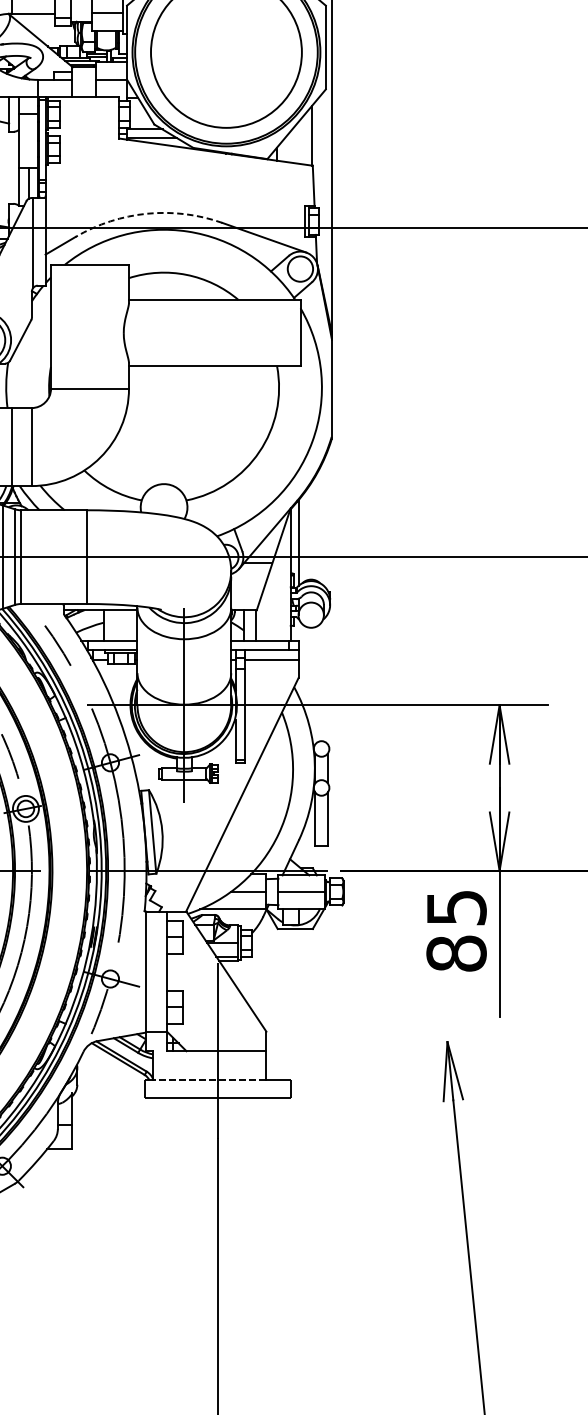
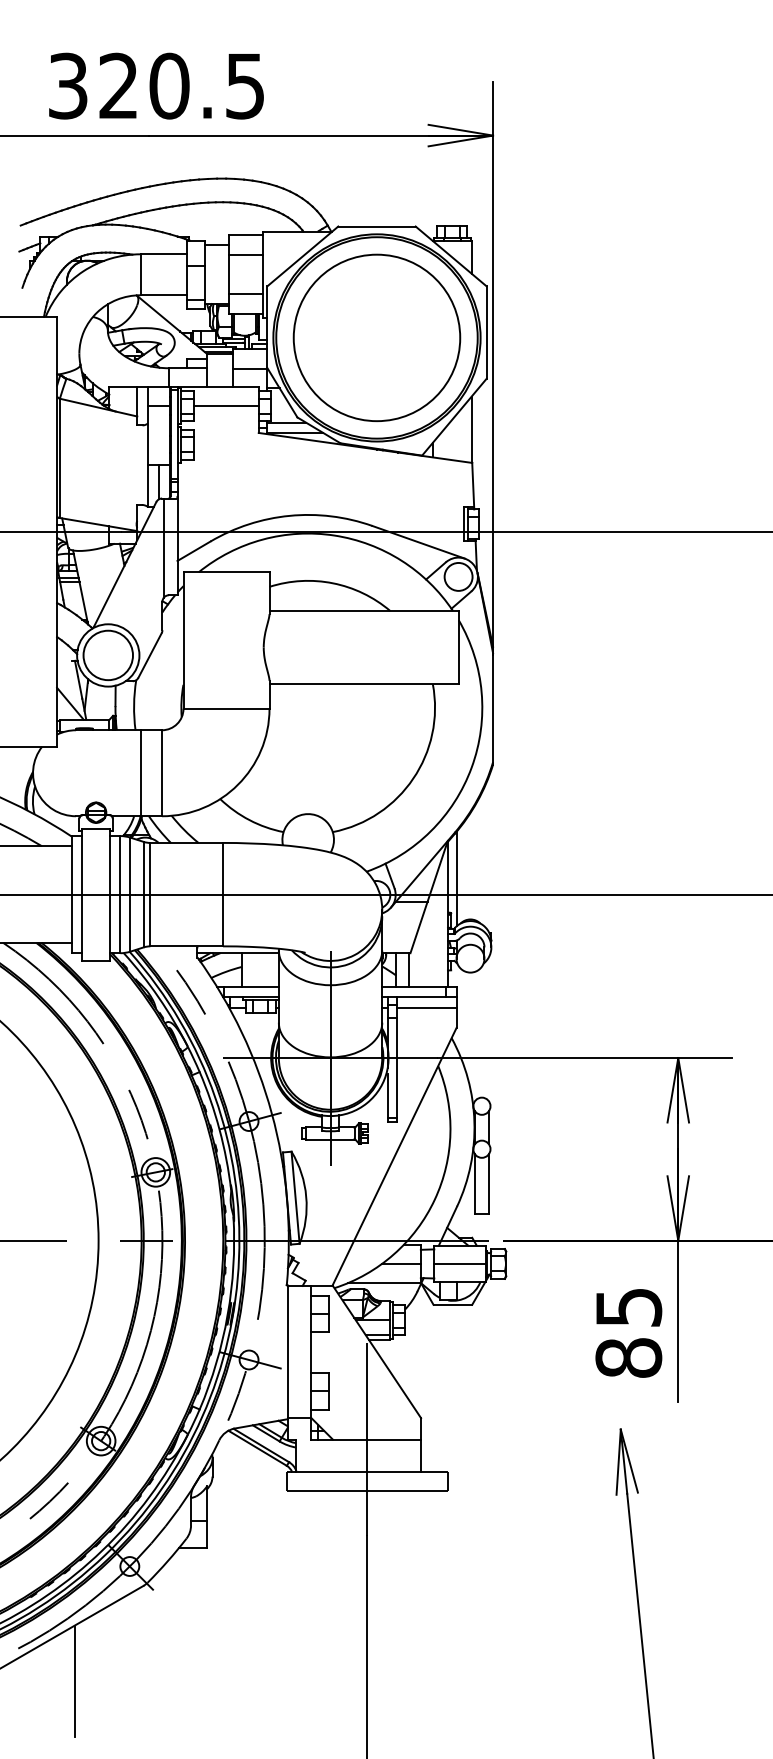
line: (89, 114) -> (225, 406), added
arc: (147, 213) -> (289, 515), dashed -> solid
text: (456, 931) -> (628, 1333), moved
line: (208, 1080) -> (357, 1471), dashed -> solid

